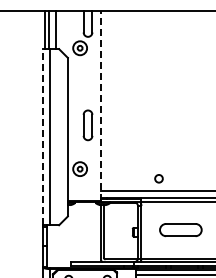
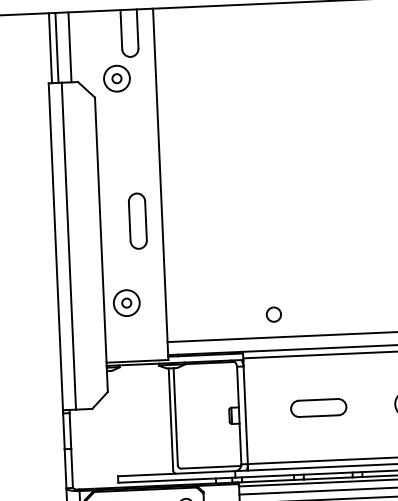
line: (101, 106) -> (161, 185), dashed -> solid
line: (43, 136) -> (56, 245), dashed -> solid
part: (180, 229) -> (317, 407), size x0.71

